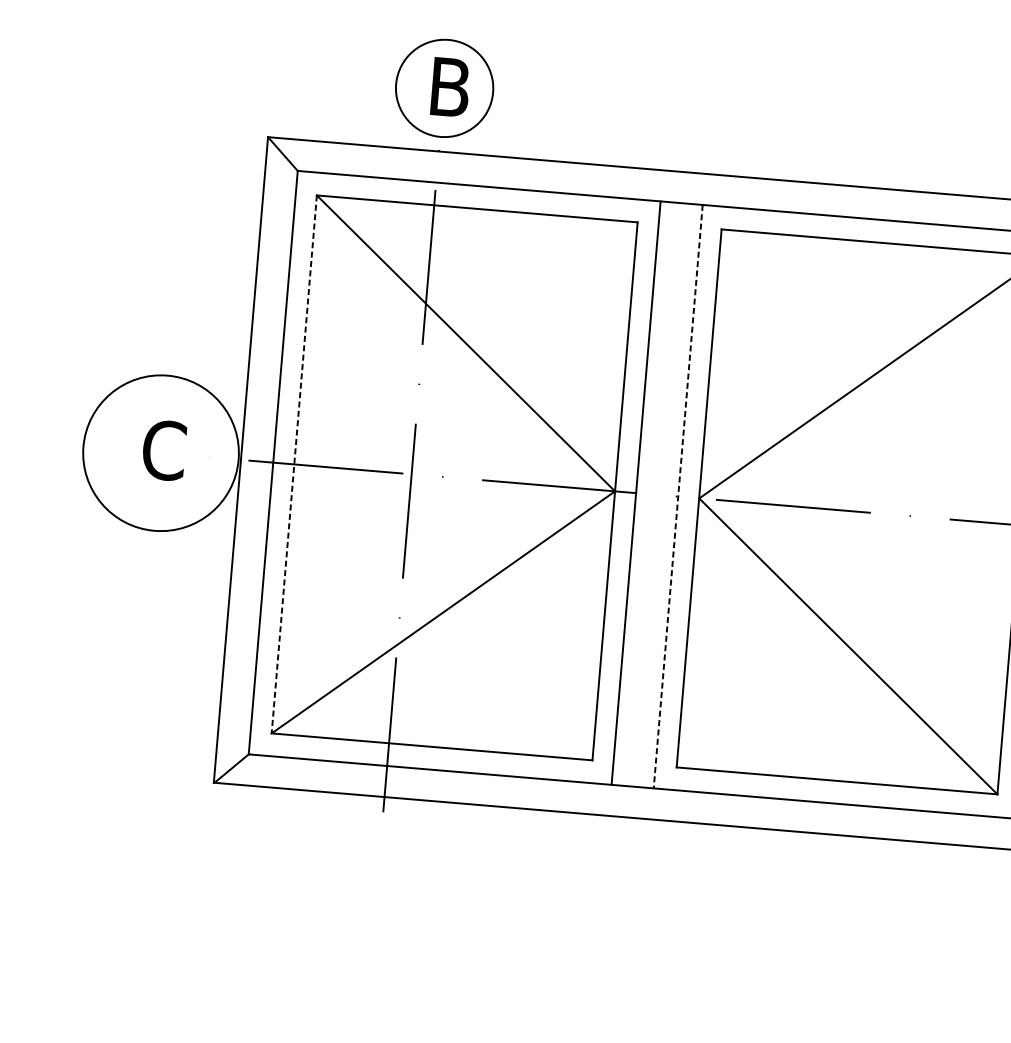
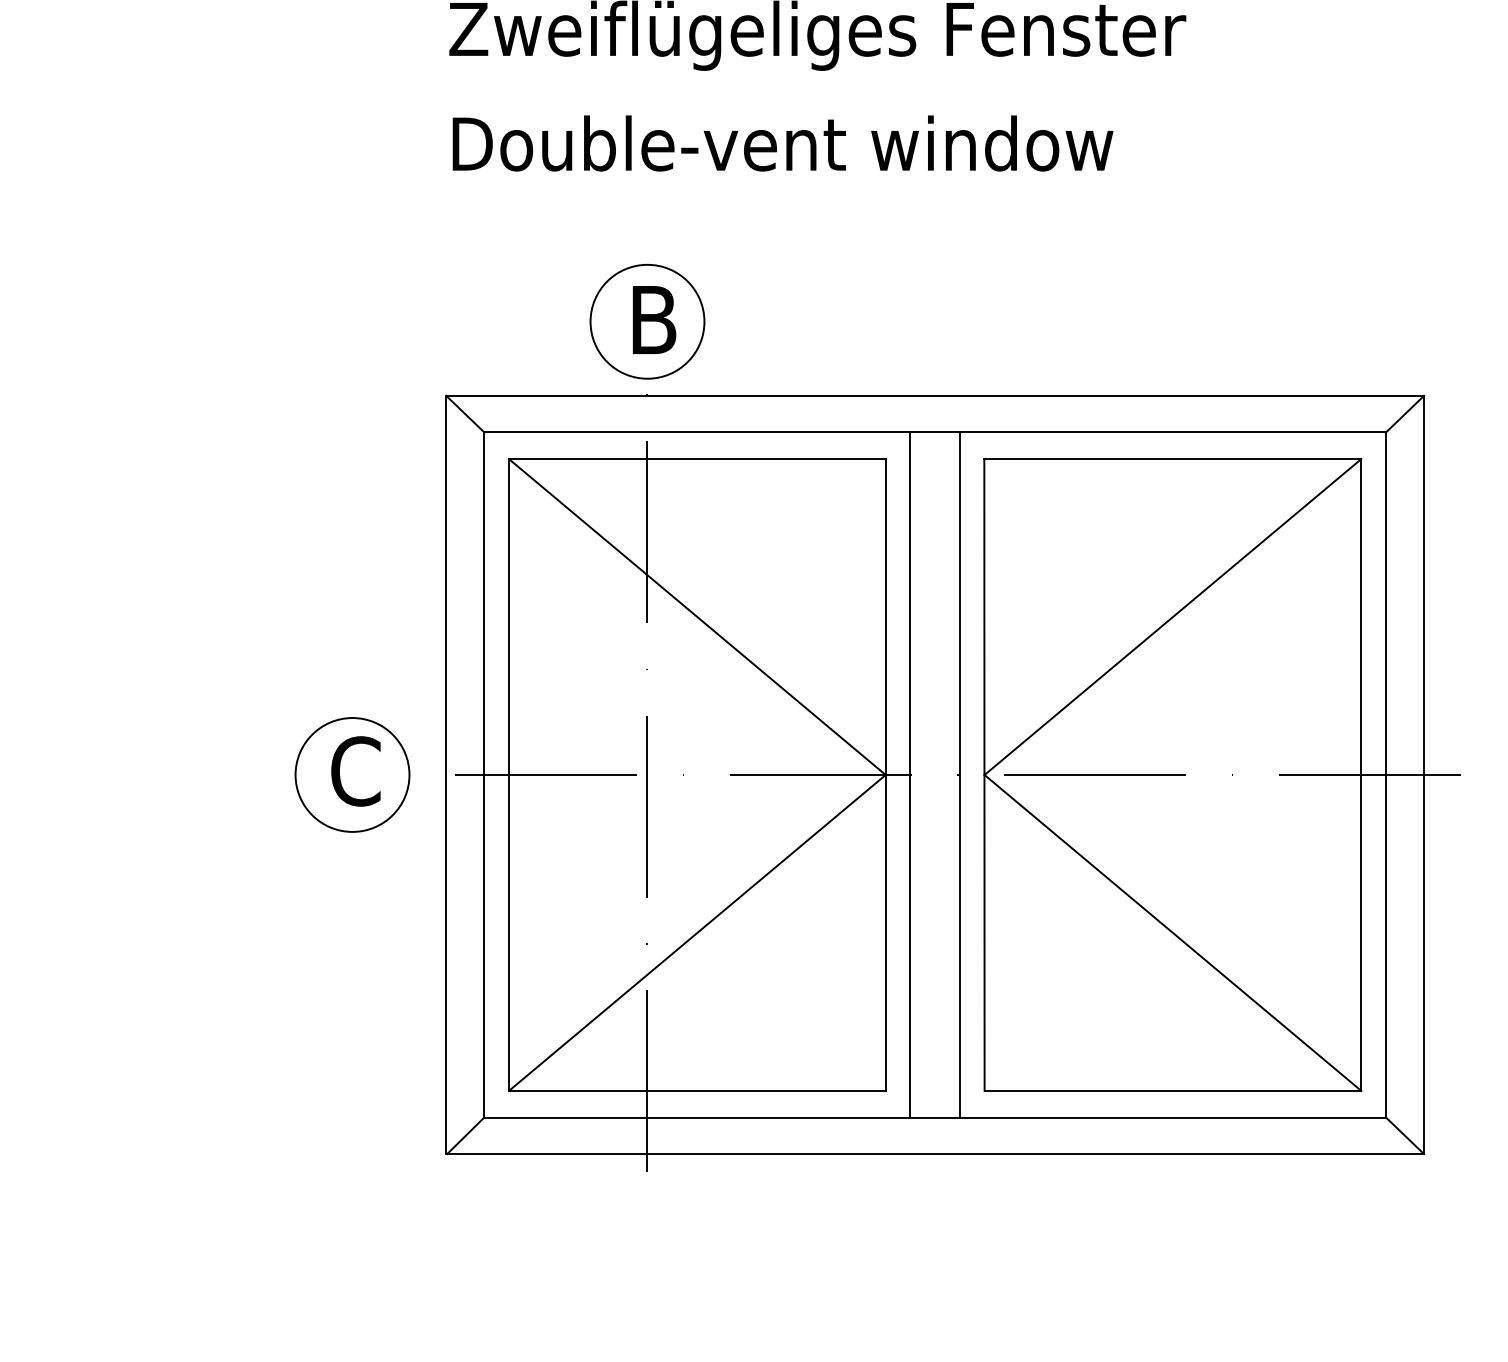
circle: (161, 452) -> (352, 774), size x0.62
line: (294, 464) -> (509, 774), dashed -> solid
line: (677, 496) -> (959, 774), dashed -> solid

